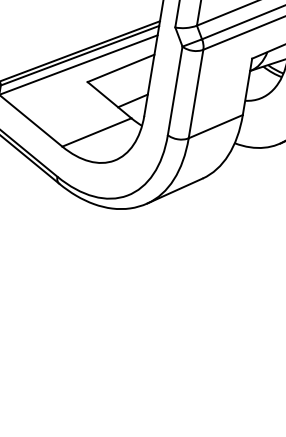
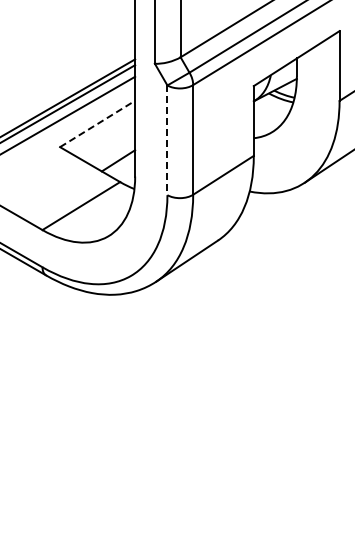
line: (121, 68) -> (98, 123), solid -> dashed
line: (175, 91) -> (167, 140), solid -> dashed

